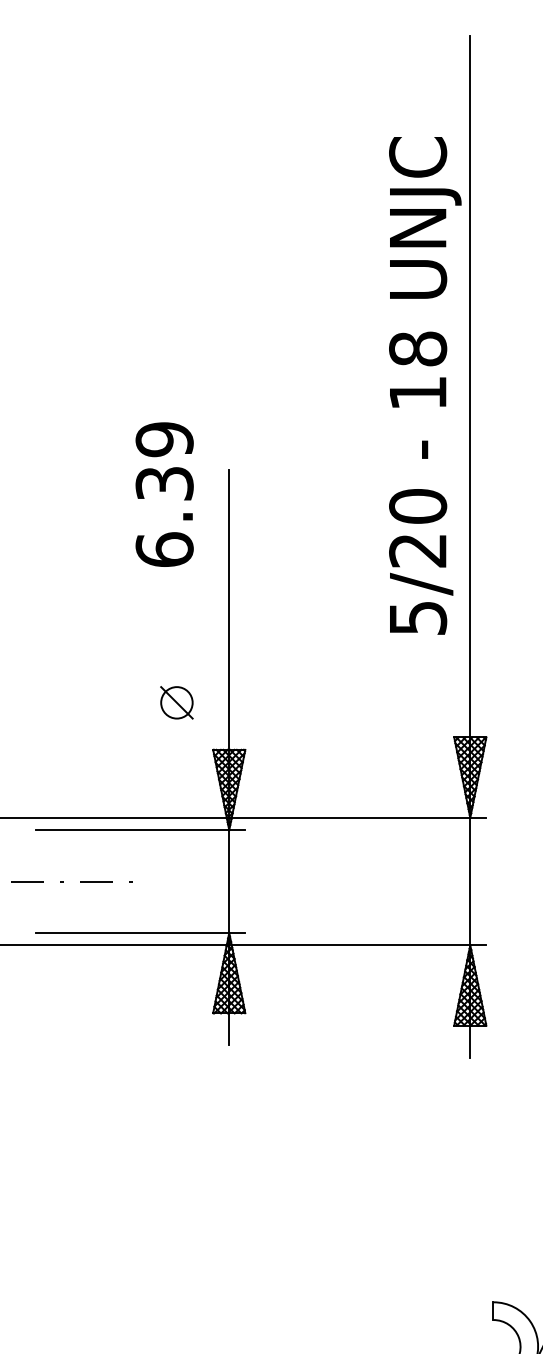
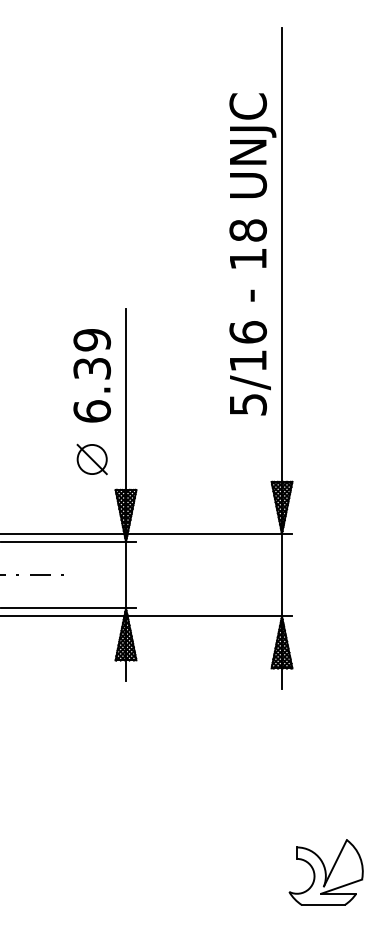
text: (165, 494) -> (92, 375), moved
text: (416, 528) -> (247, 346), 5/20 -> 5/16
part: (175, 702) -> (91, 459), size x1.43

